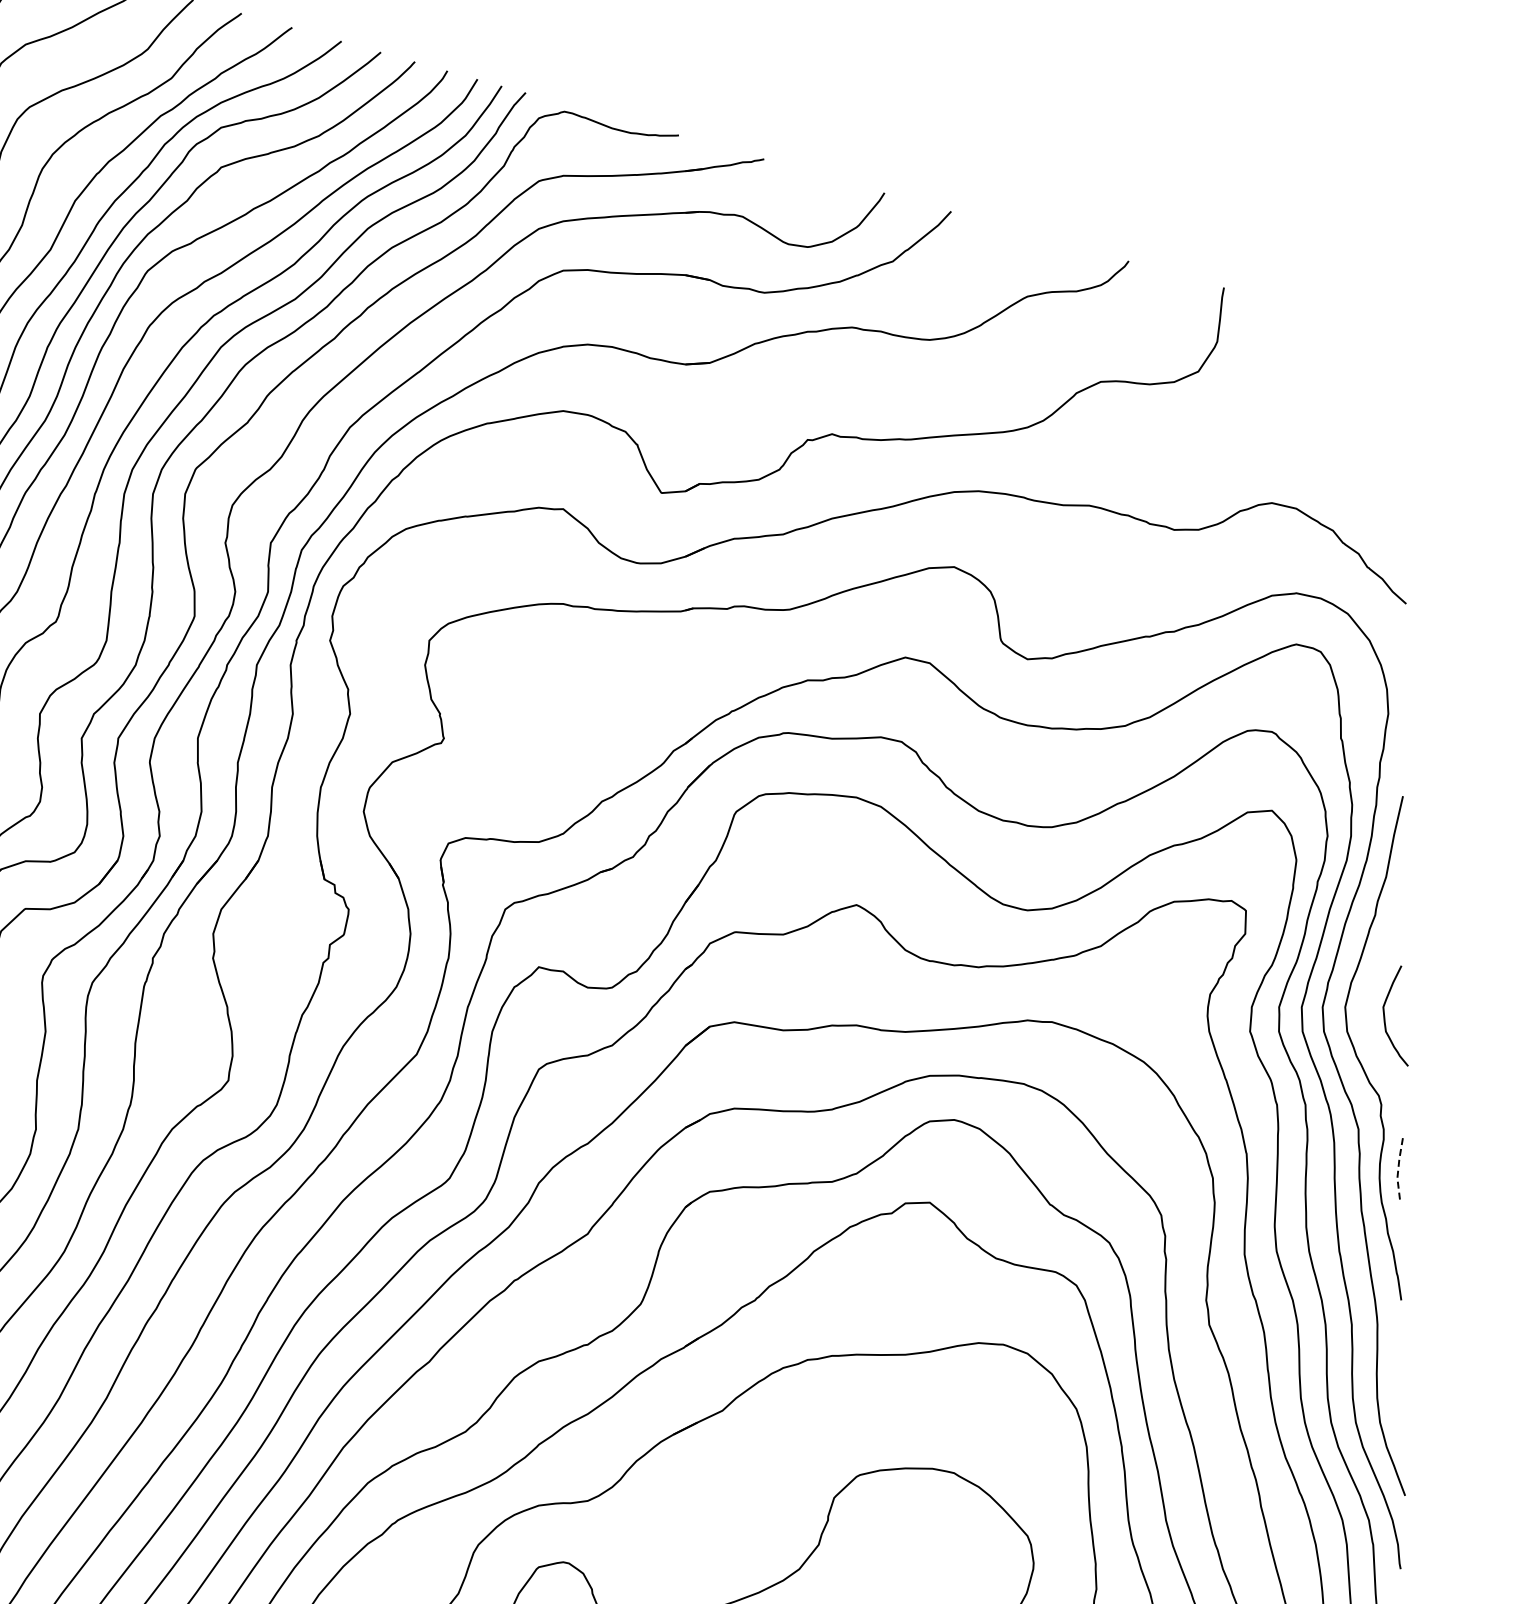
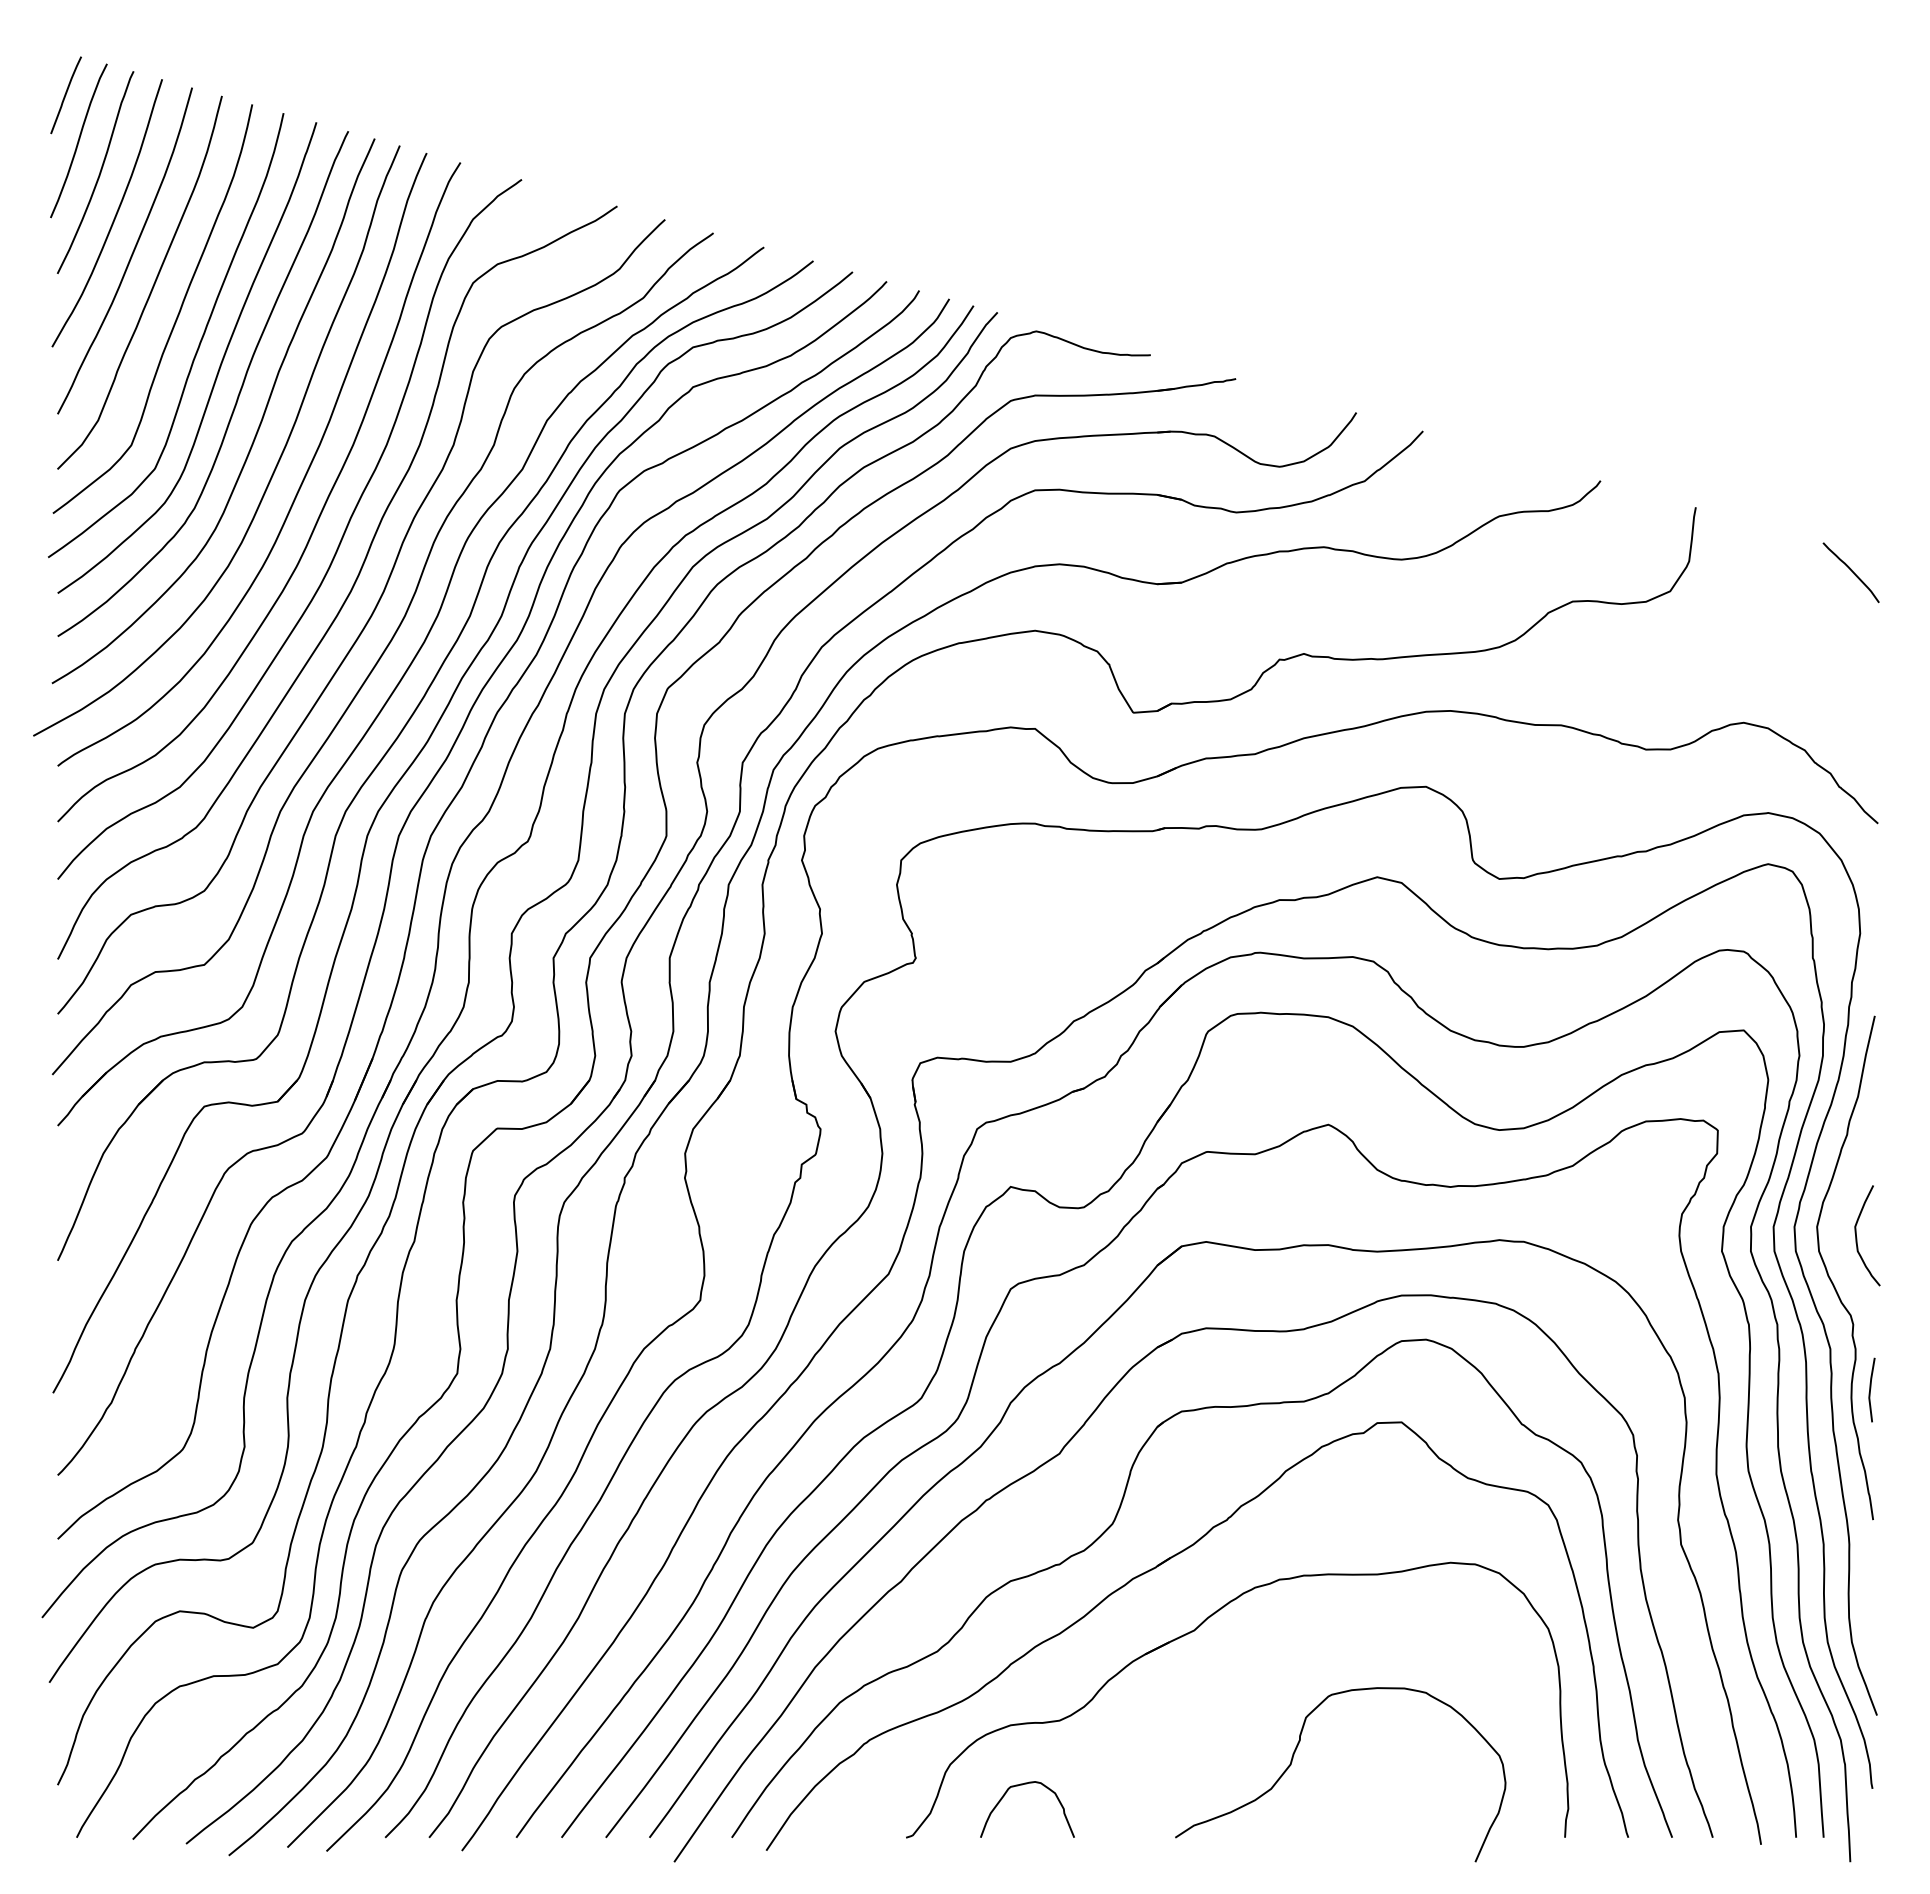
curve: (1379, 351) -> (1851, 571), added
line: (1398, 1170) -> (1870, 1390), dashed -> solid

